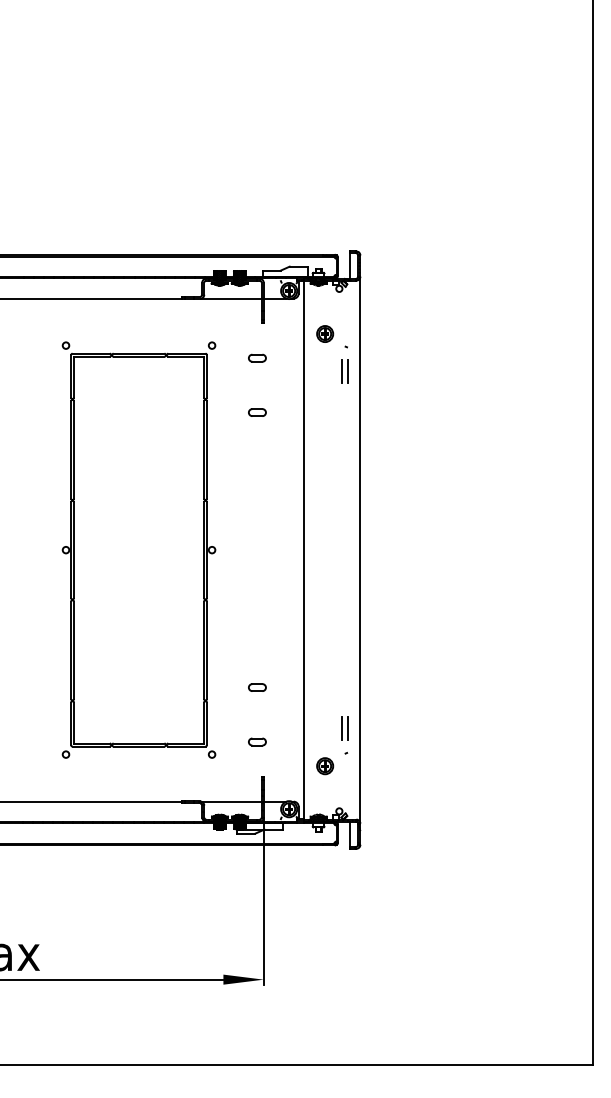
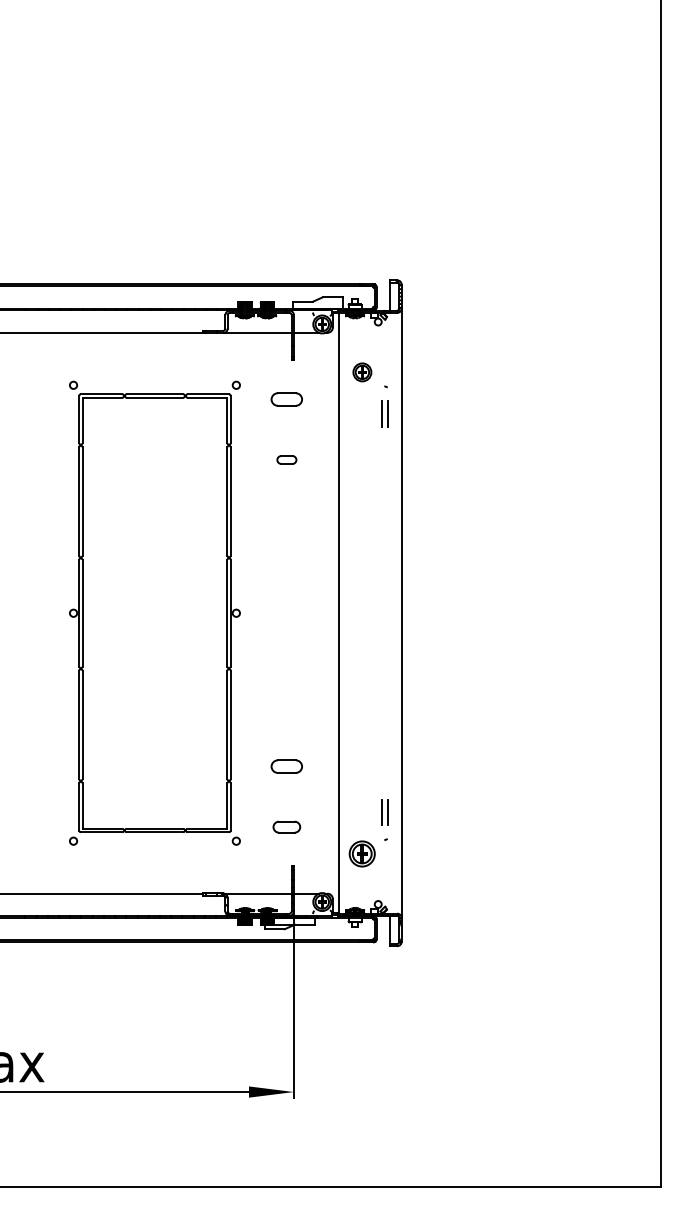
part: (257, 357) -> (286, 398), size x1.6
part: (257, 687) -> (286, 766), size x1.6
part: (257, 741) -> (286, 826), size x1.4
part: (325, 766) -> (362, 854), size x1.4

